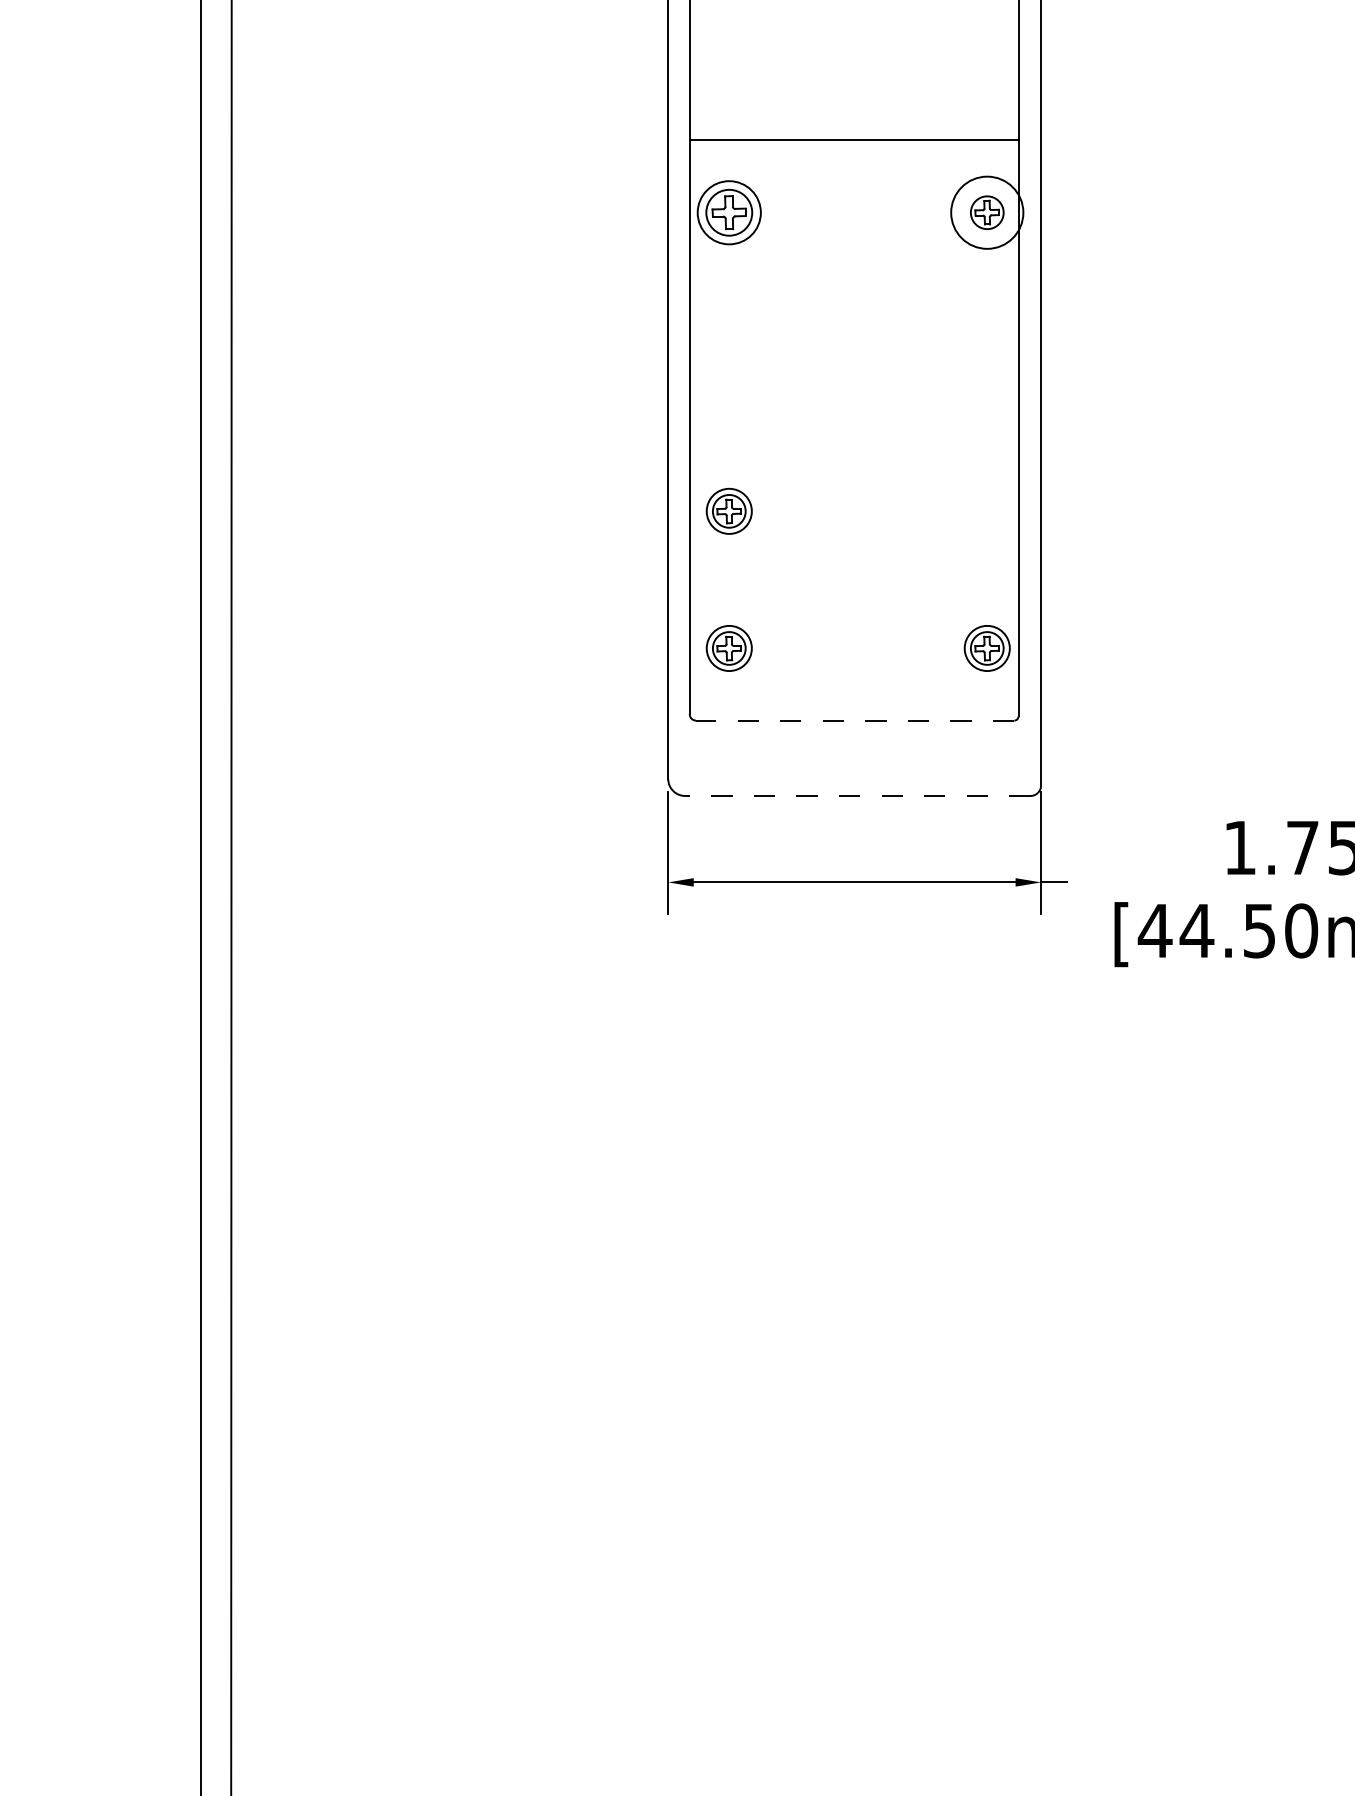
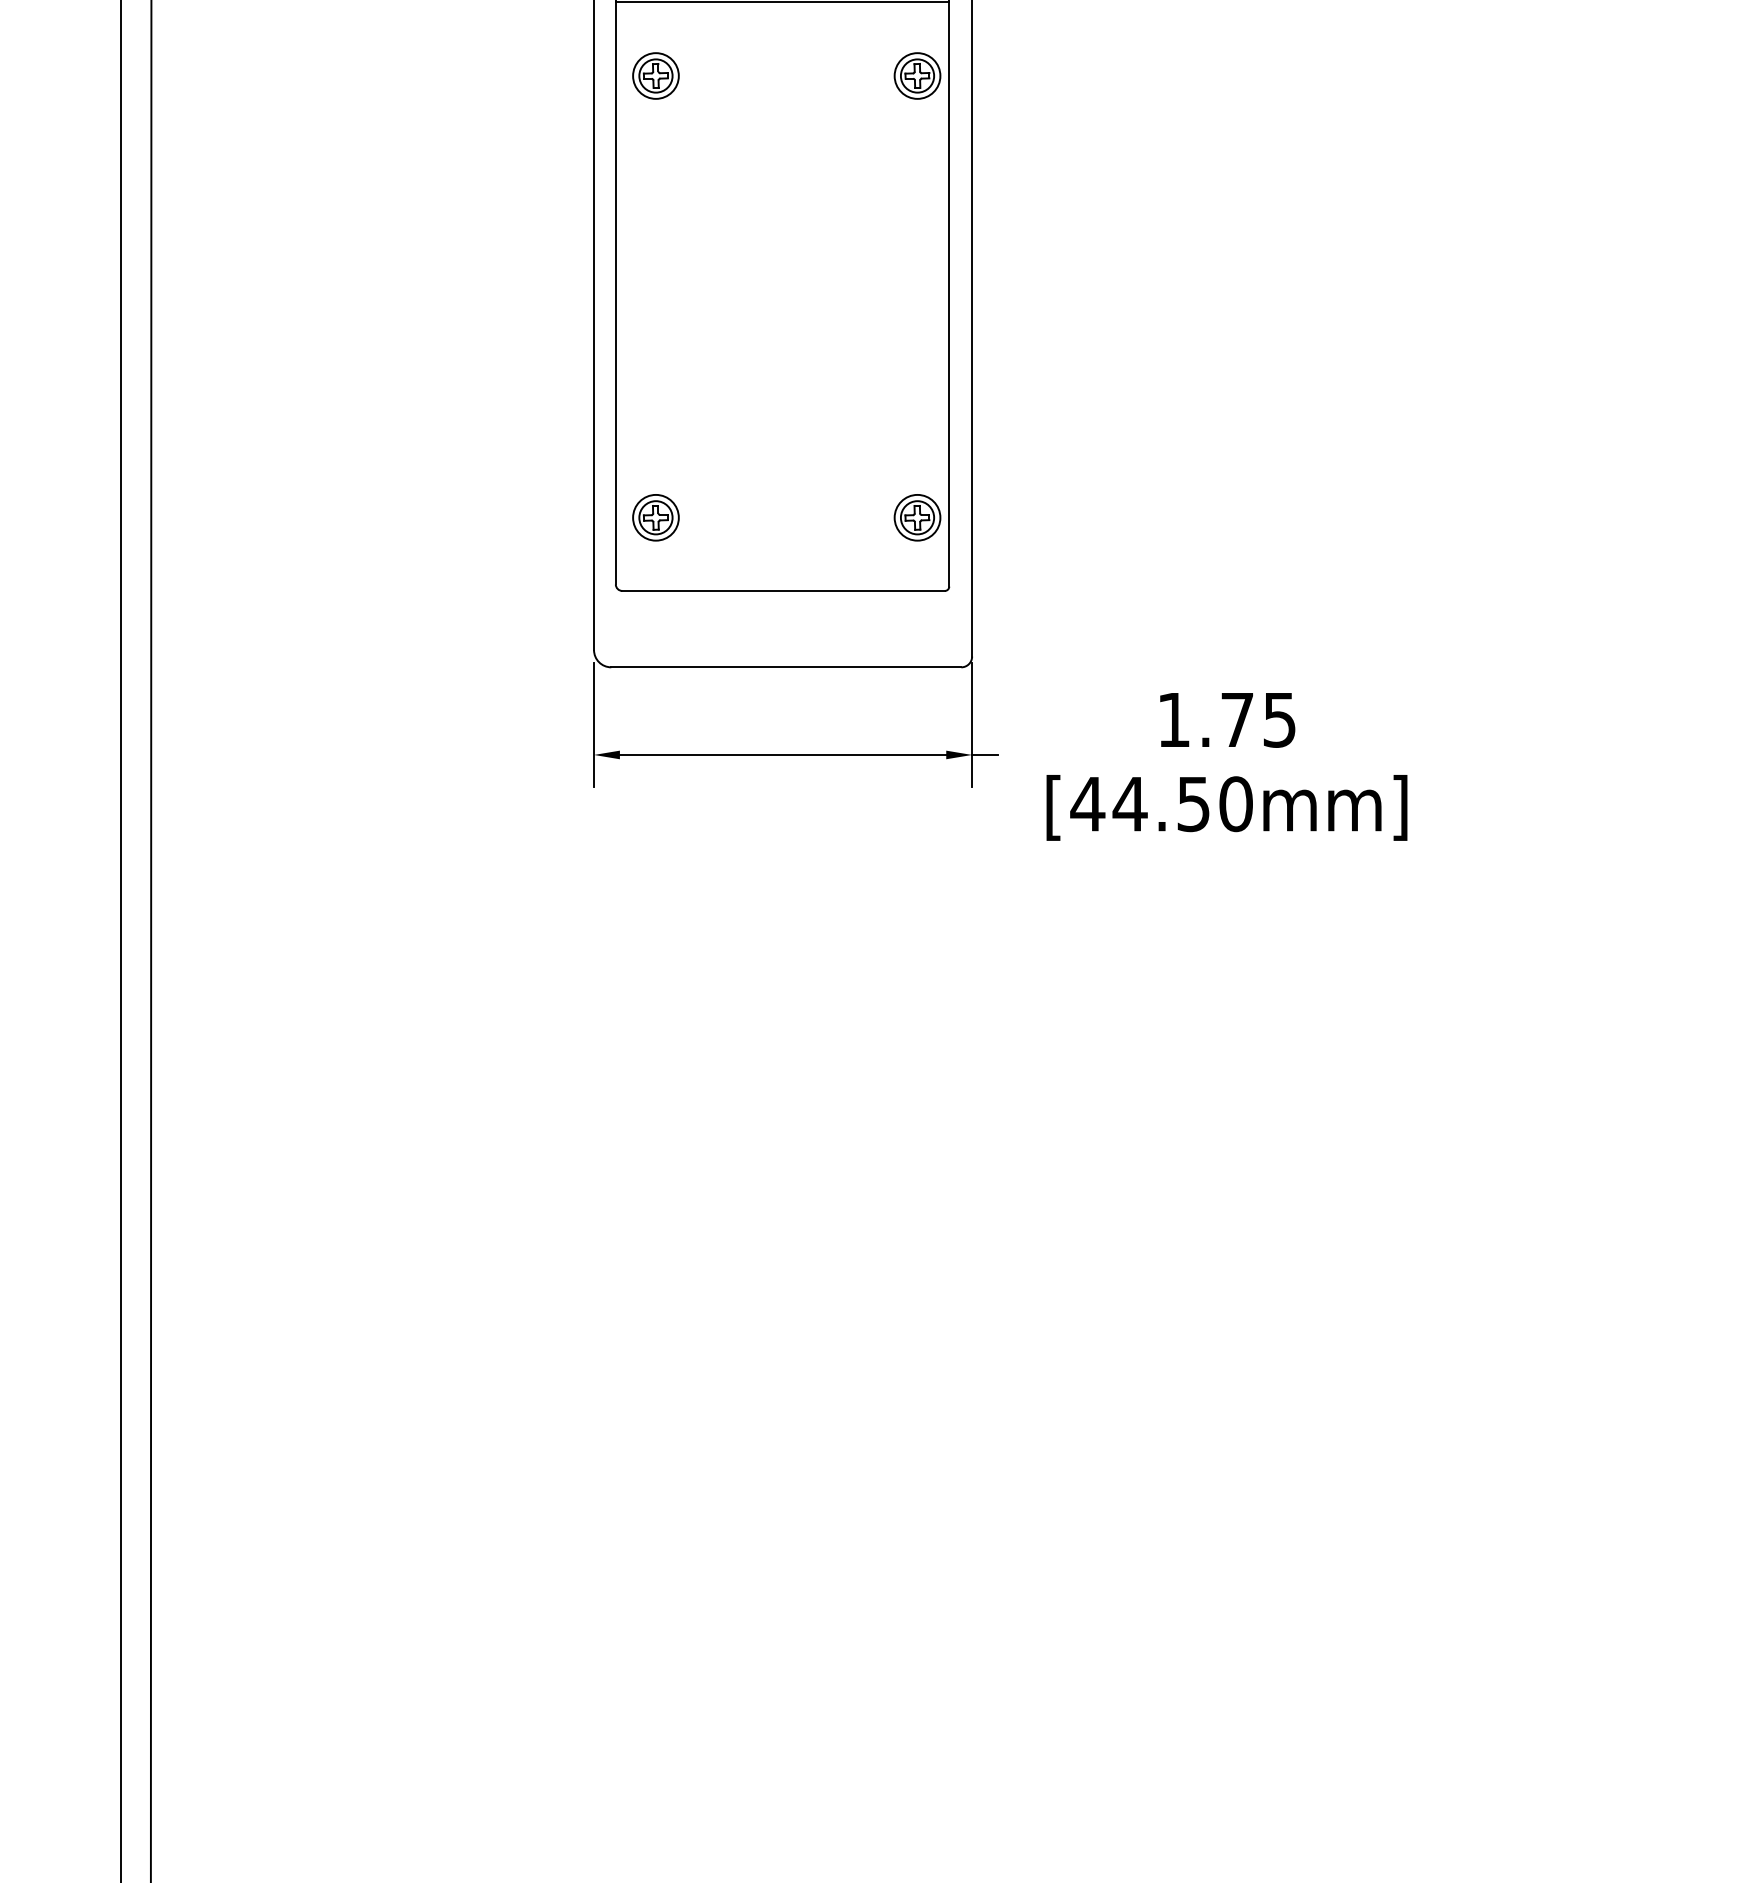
part: (728, 212) -> (655, 75), size x0.71
circle: (987, 212) -> (917, 75), size x0.62
part: (728, 511) -> (655, 378), removed
line: (855, 720) -> (783, 590), dashed -> solid
line: (857, 796) -> (785, 667), dashed -> solid

